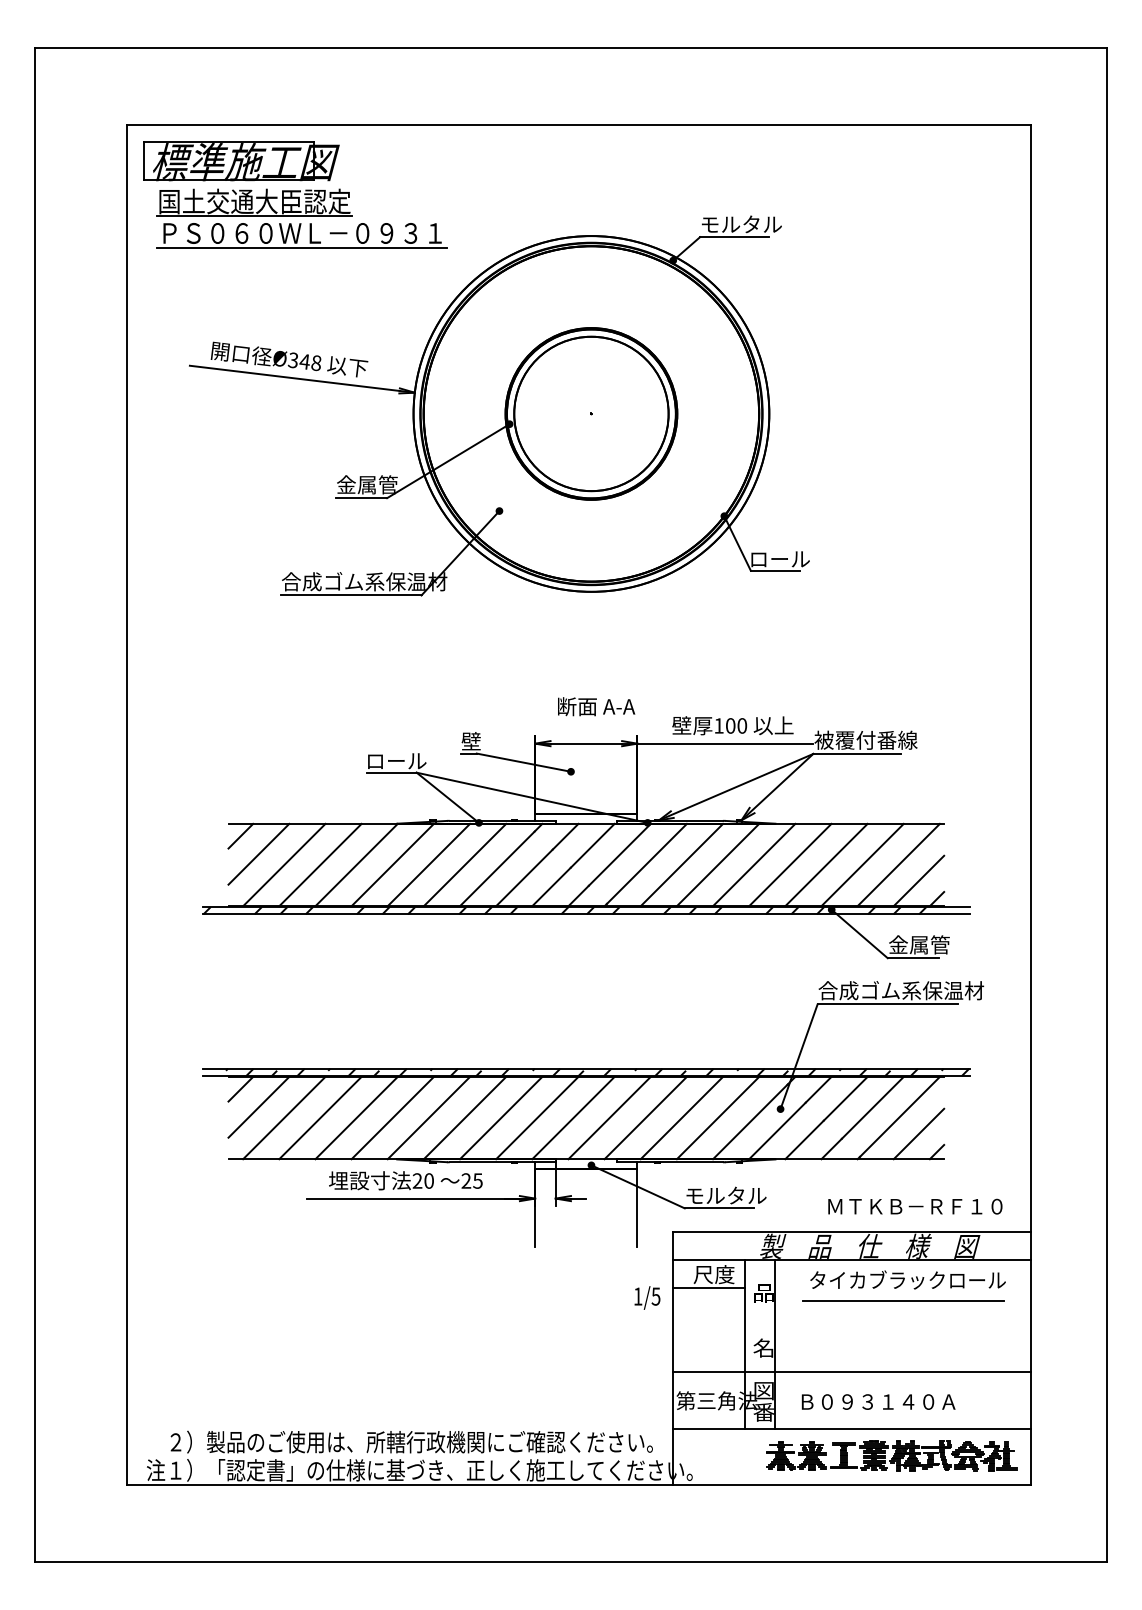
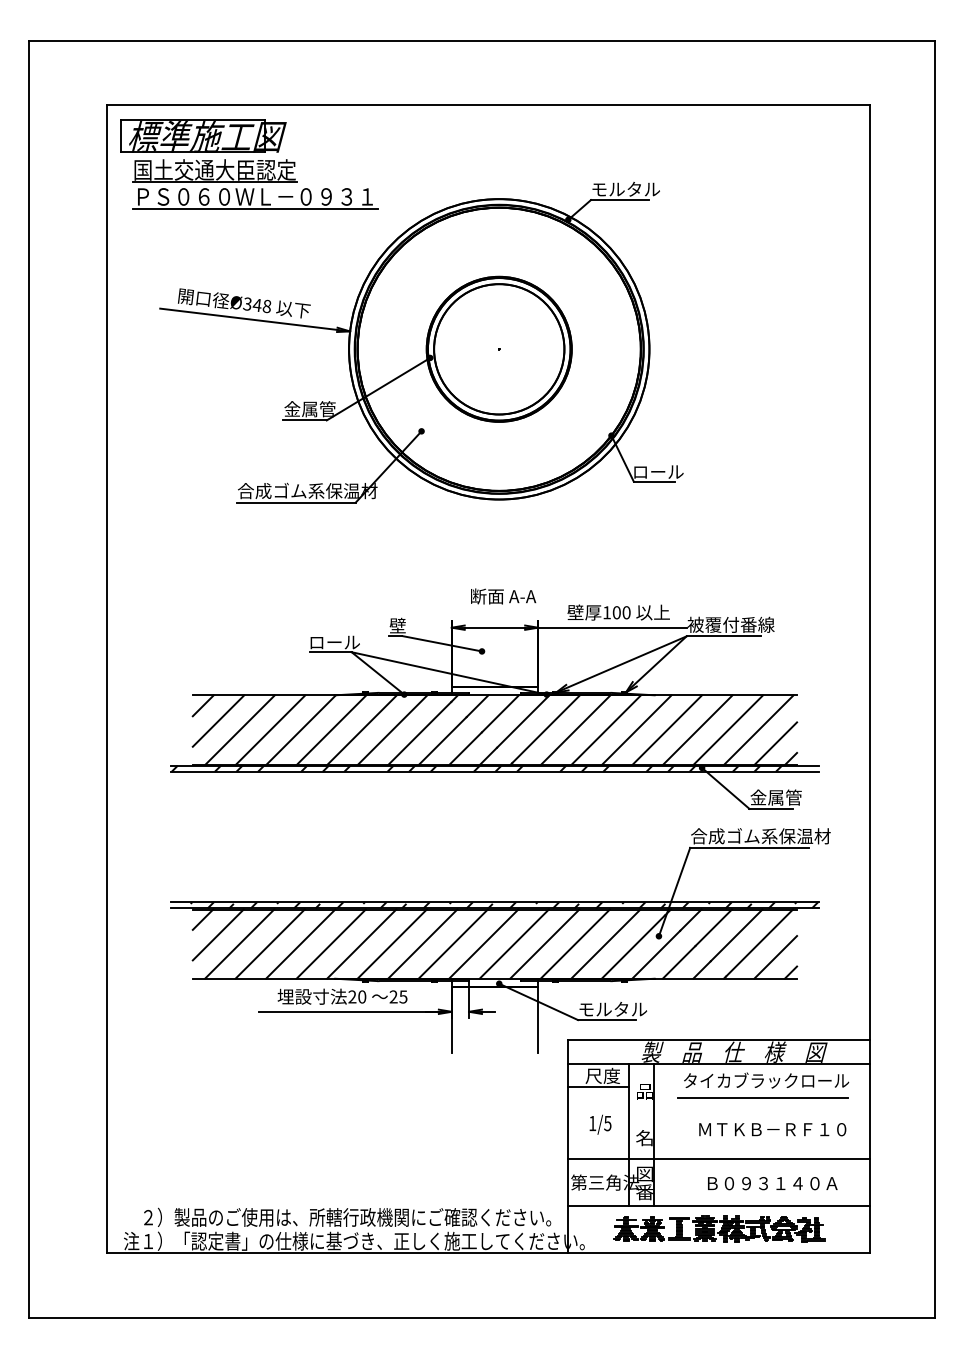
text: (915, 1206) -> (772, 1129), moved
text: (647, 1297) -> (600, 1124), moved
text: (878, 1401) -> (772, 1183), moved
part: (891, 1455) -> (719, 1228), moved

